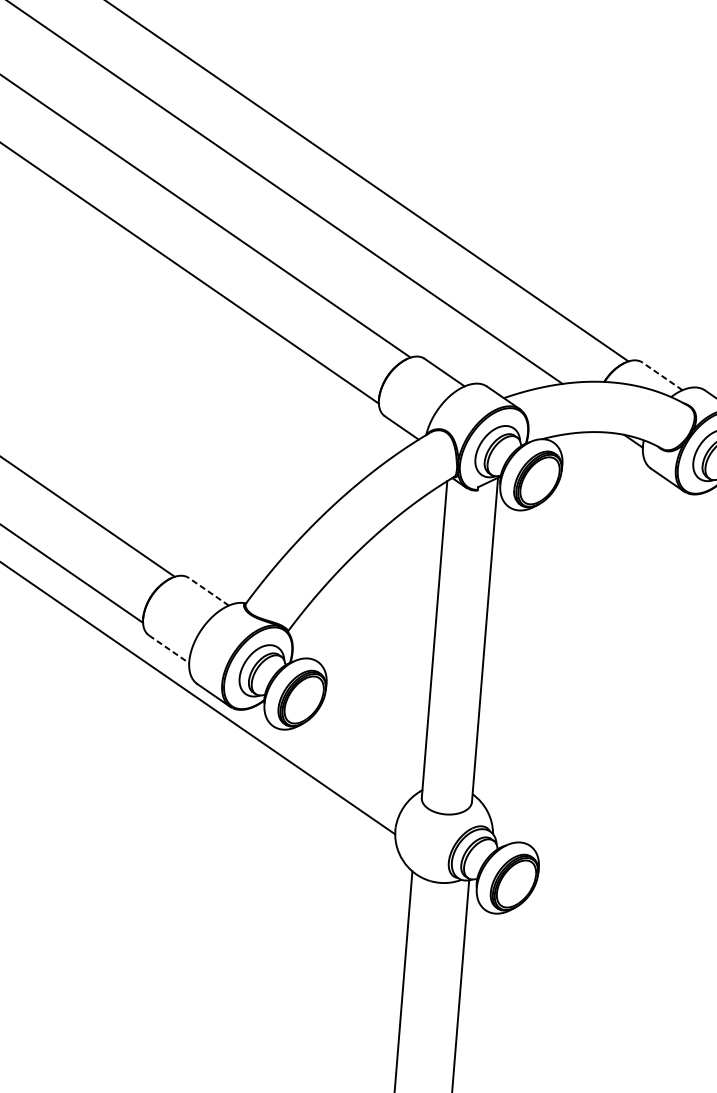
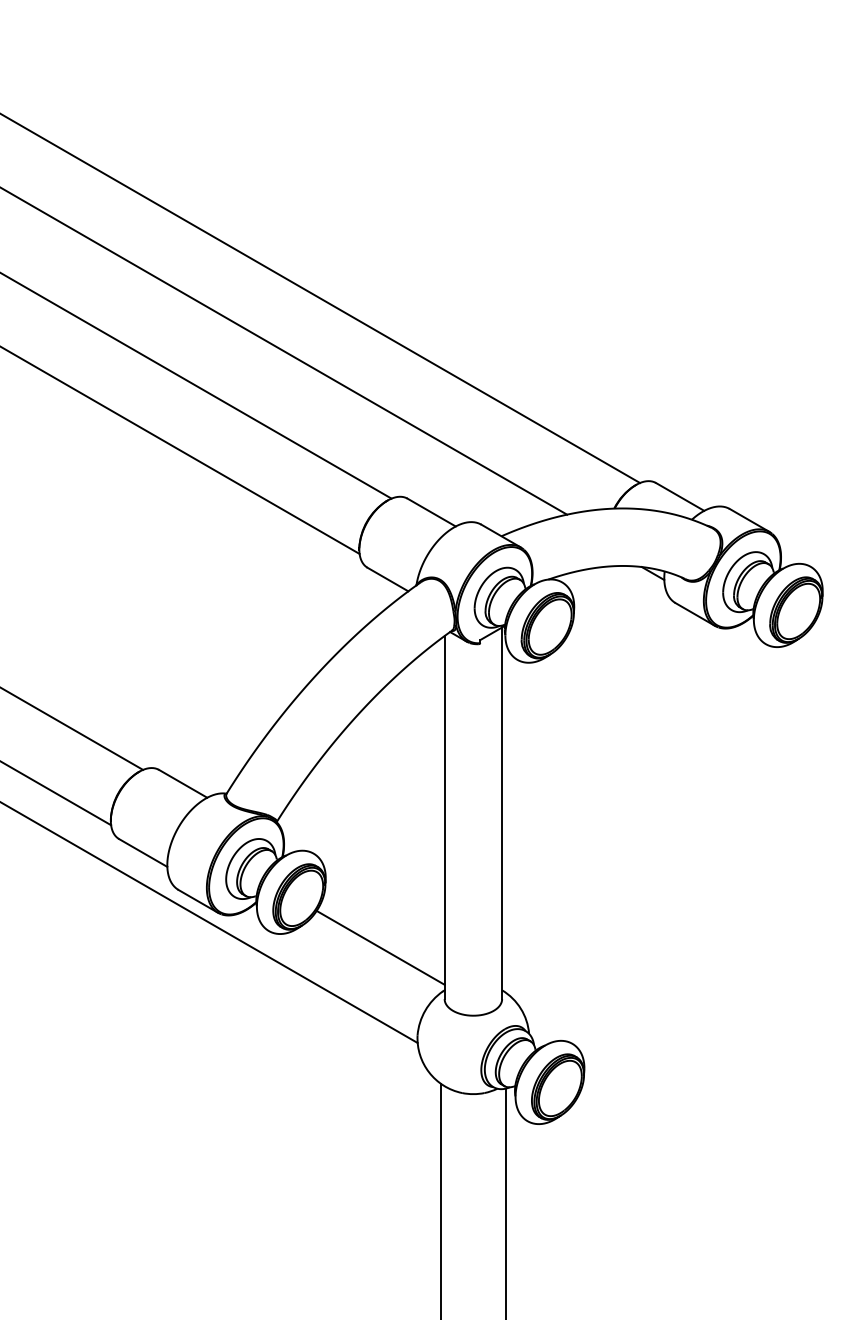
line: (662, 376) -> (680, 496), dashed -> solid
line: (209, 591) -> (183, 783), dashed -> solid
line: (169, 648) -> (143, 852), dashed -> solid
line: (369, 748) -> (380, 947), added

